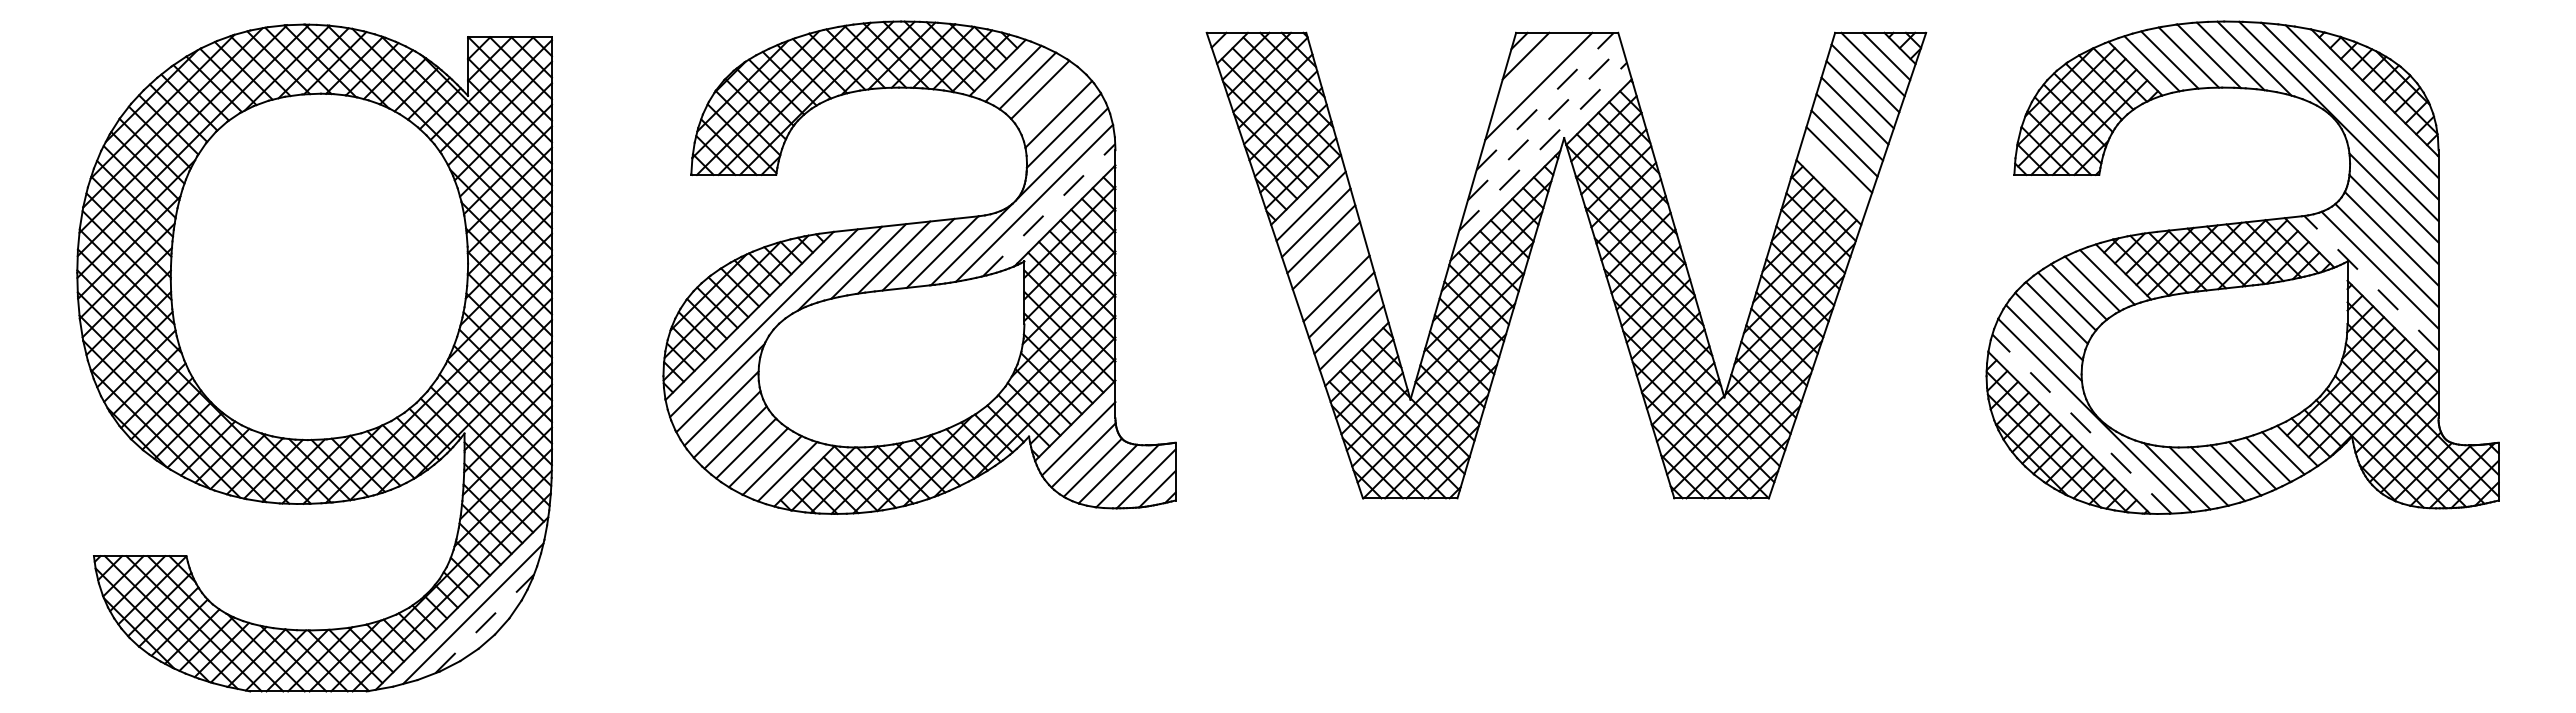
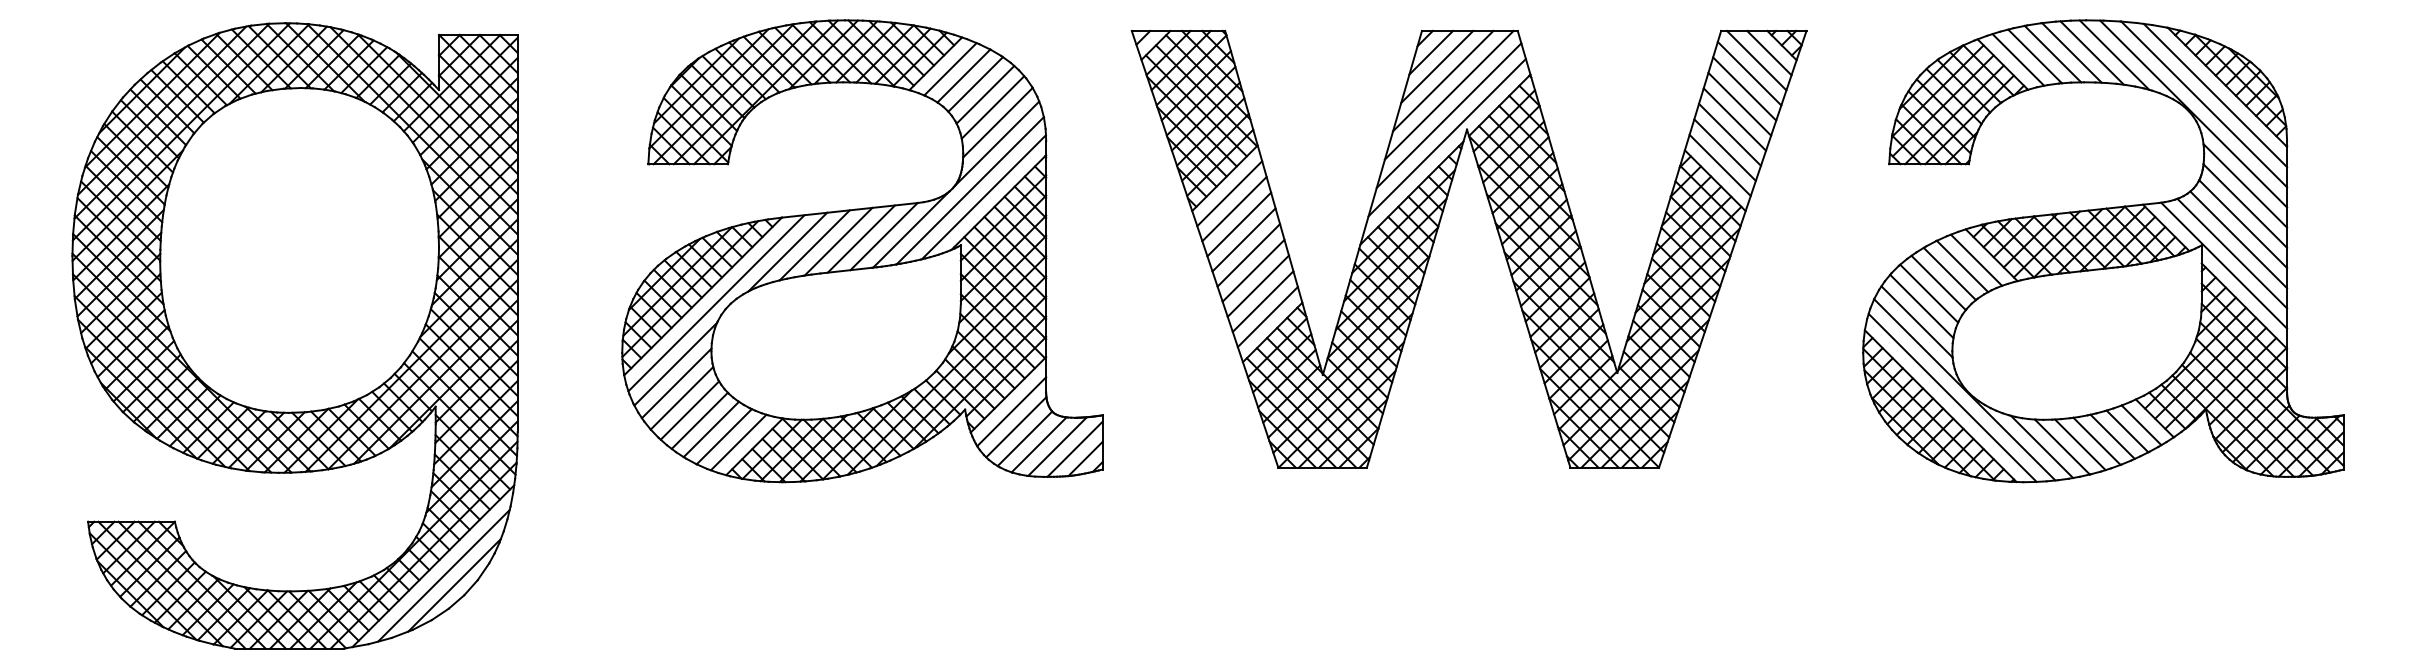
line: (1532, 70) -> (1437, 66), added
line: (1050, 100) -> (985, 94), added
line: (1545, 101) -> (1449, 95), dashed -> solid
line: (1545, 122) -> (1449, 115), dashed -> solid
line: (1543, 146) -> (1447, 137), dashed -> solid
line: (1833, 175) -> (1719, 164), added
line: (1049, 209) -> (984, 196), dashed -> solid
line: (1331, 271) -> (1248, 254), added
line: (2371, 283) -> (2224, 266), dashed -> solid
line: (2081, 424) -> (1952, 398), dashed -> solid
line: (484, 623) -> (454, 584), dashed -> solid

